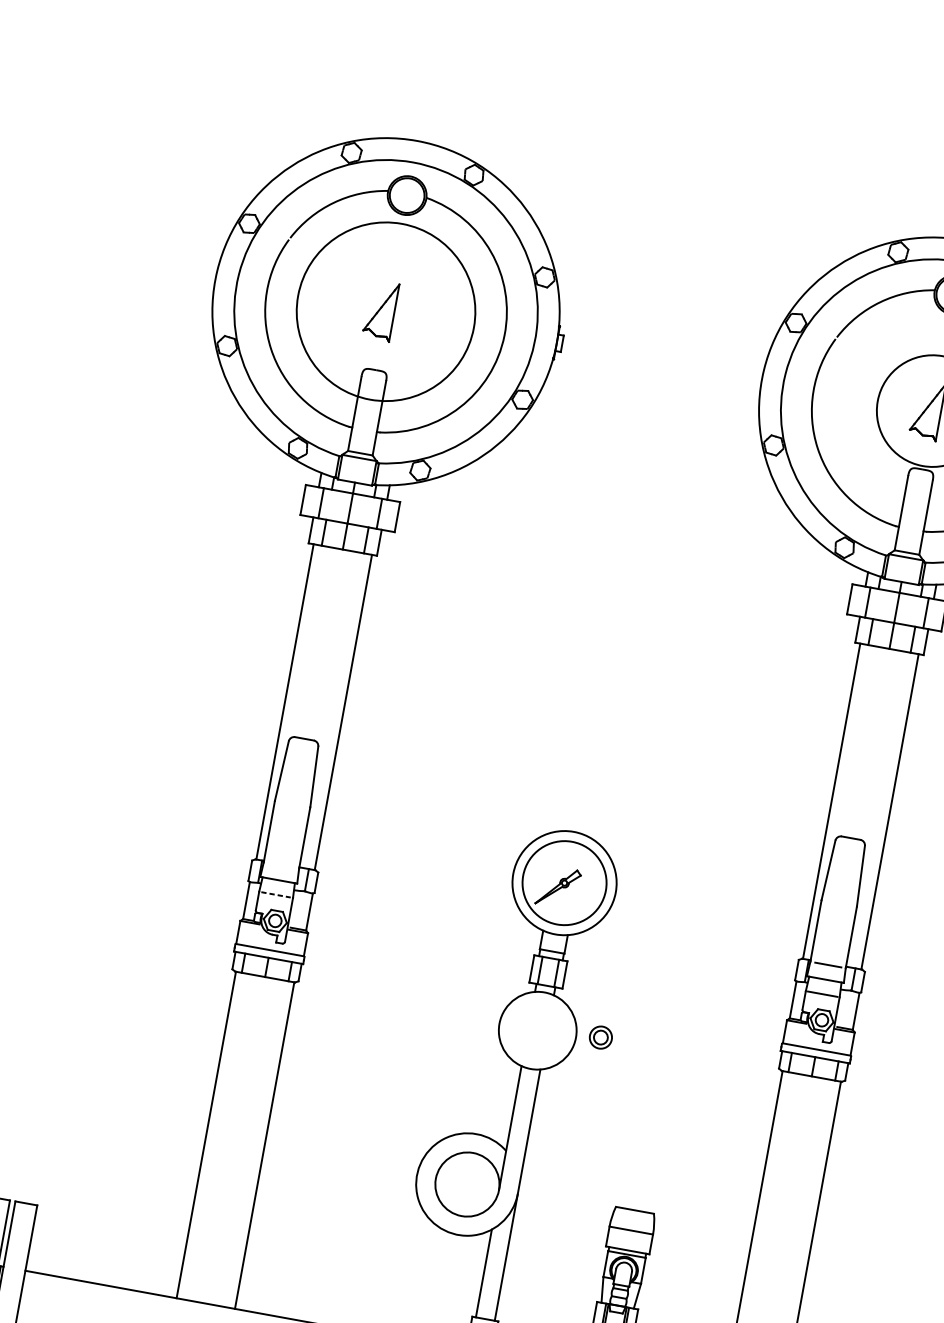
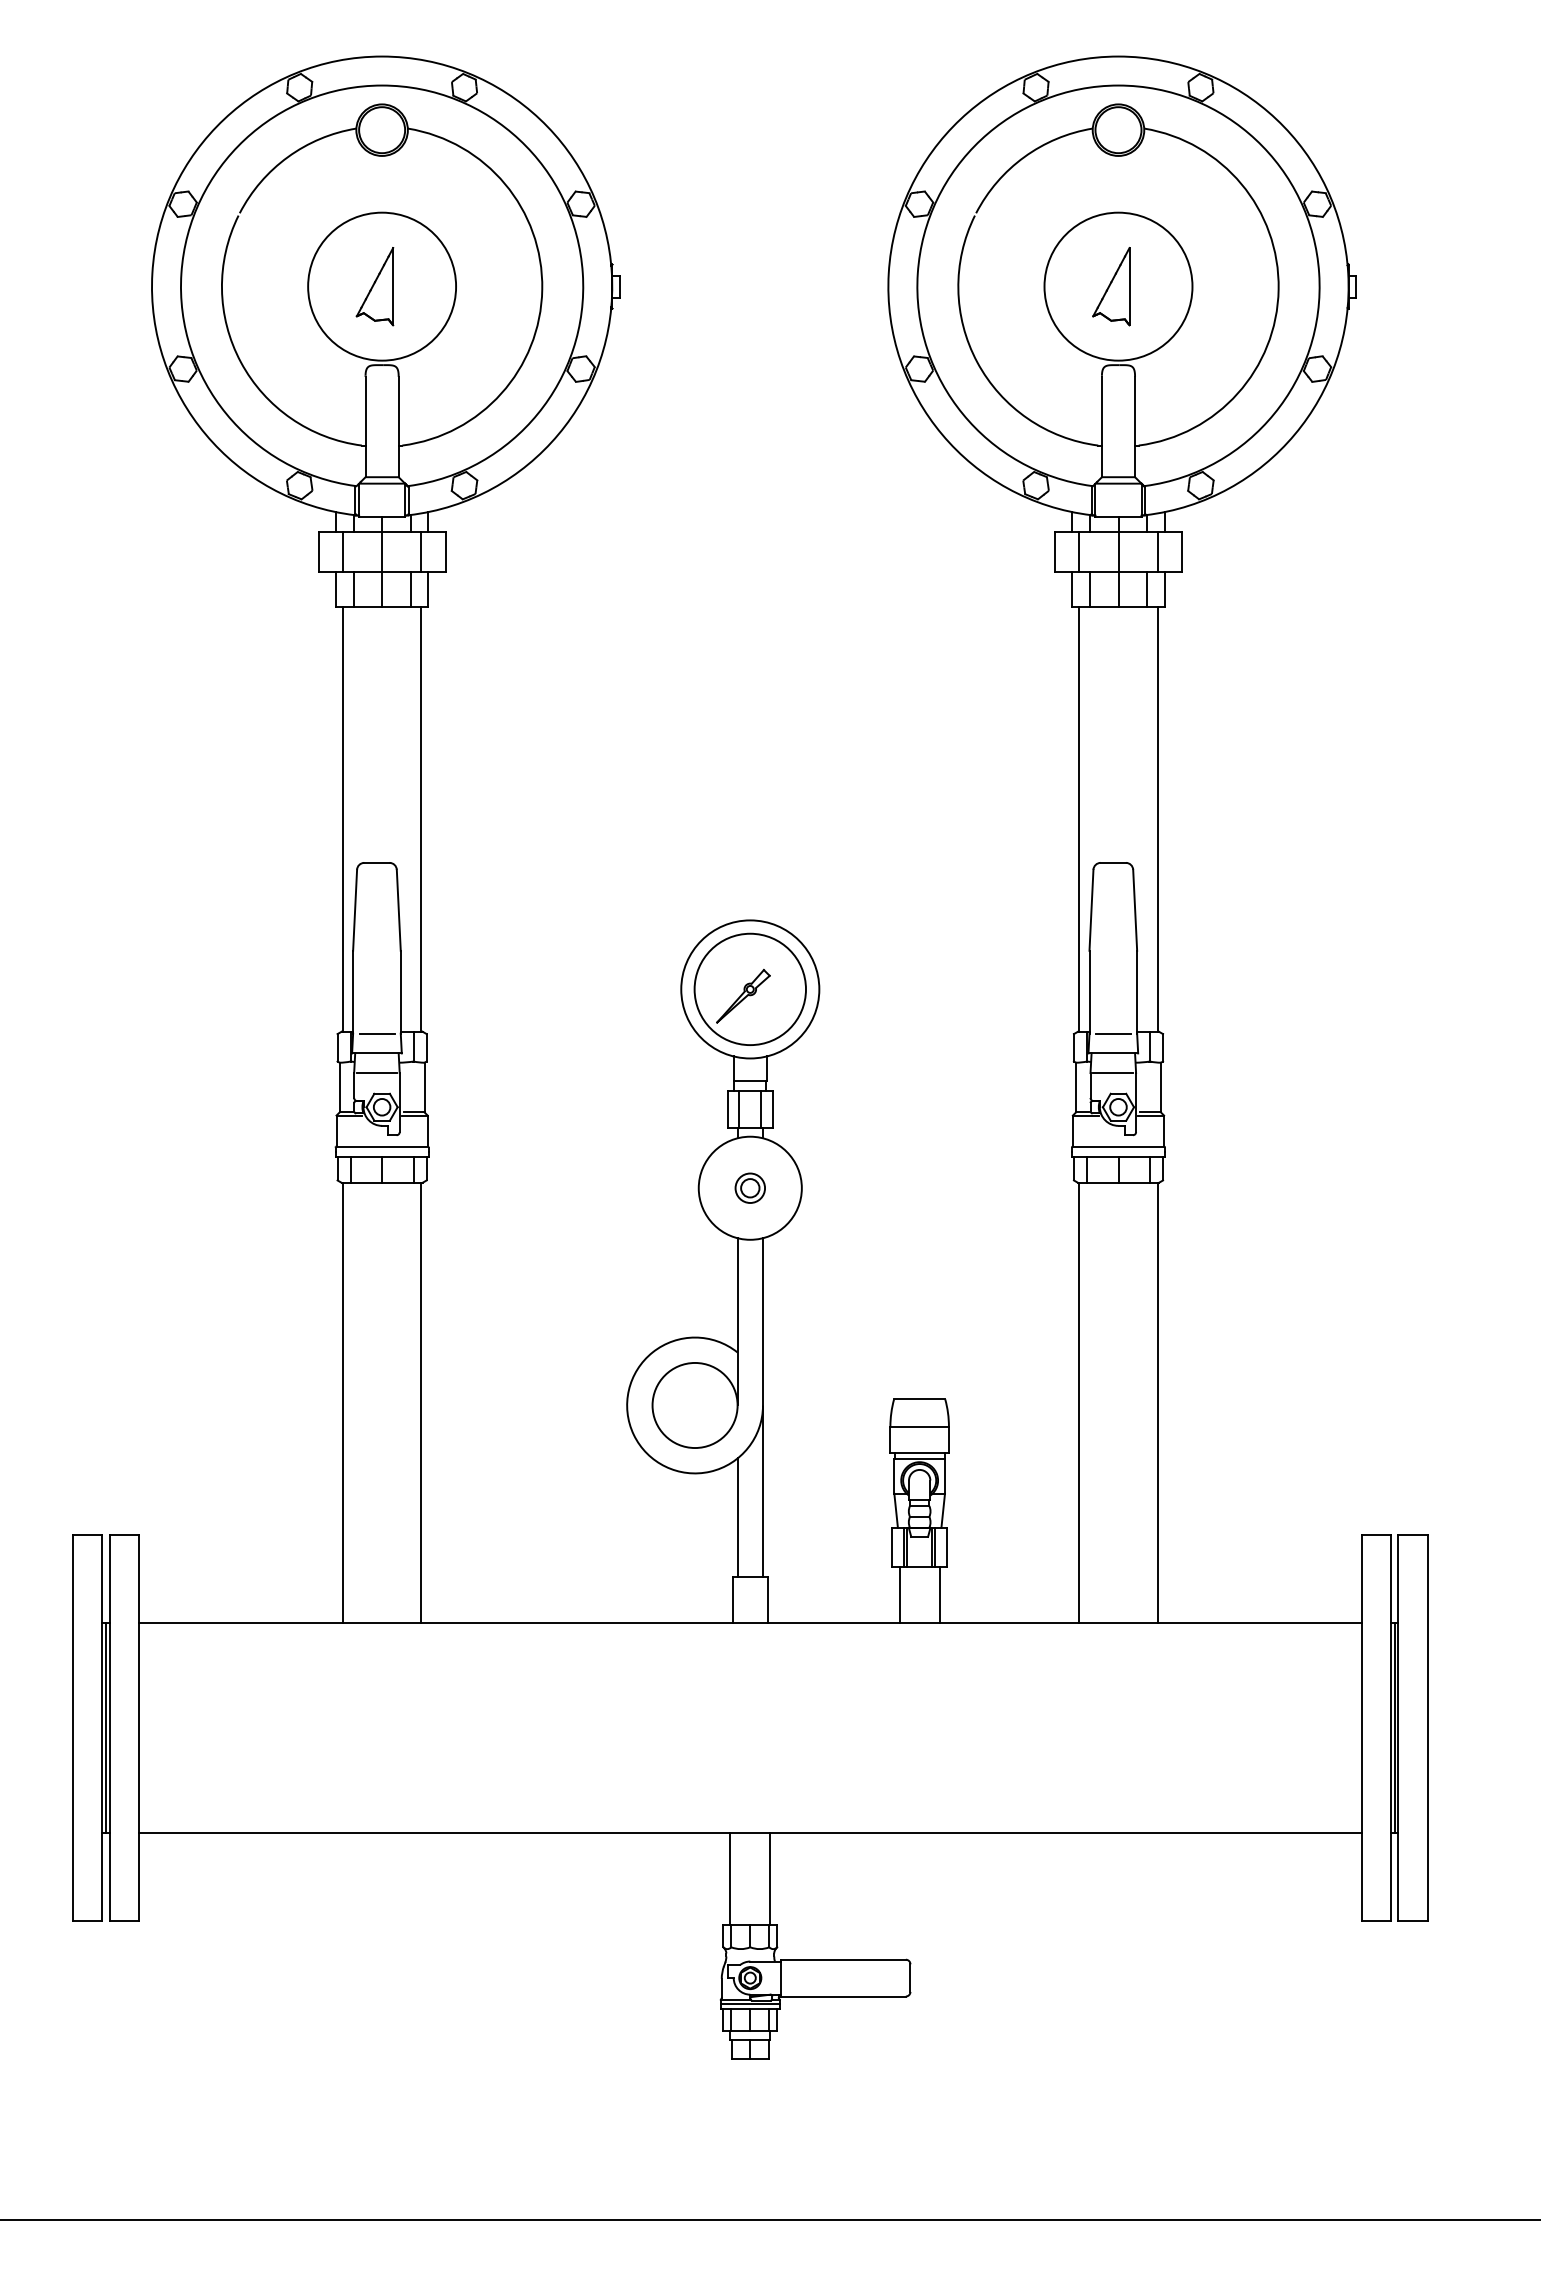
circle: (386, 311) -> (382, 286), size x0.62
line: (281, 865) -> (376, 1033), added
line: (275, 895) -> (376, 1073), dashed -> solid
part: (600, 1036) -> (749, 1187), moved

